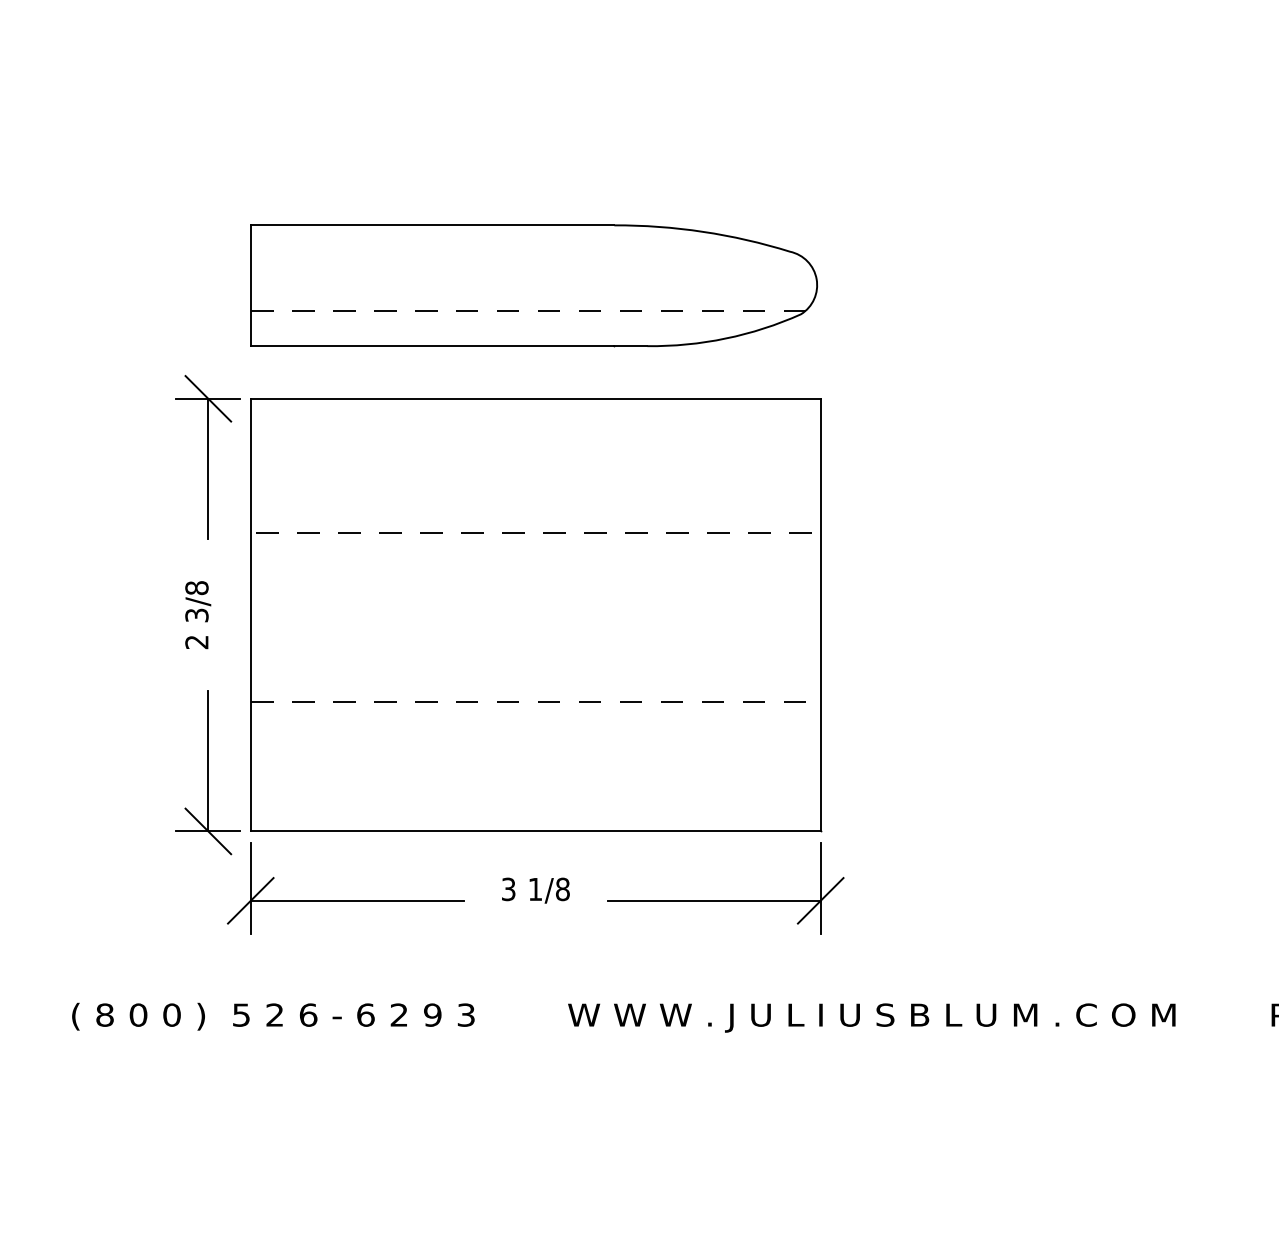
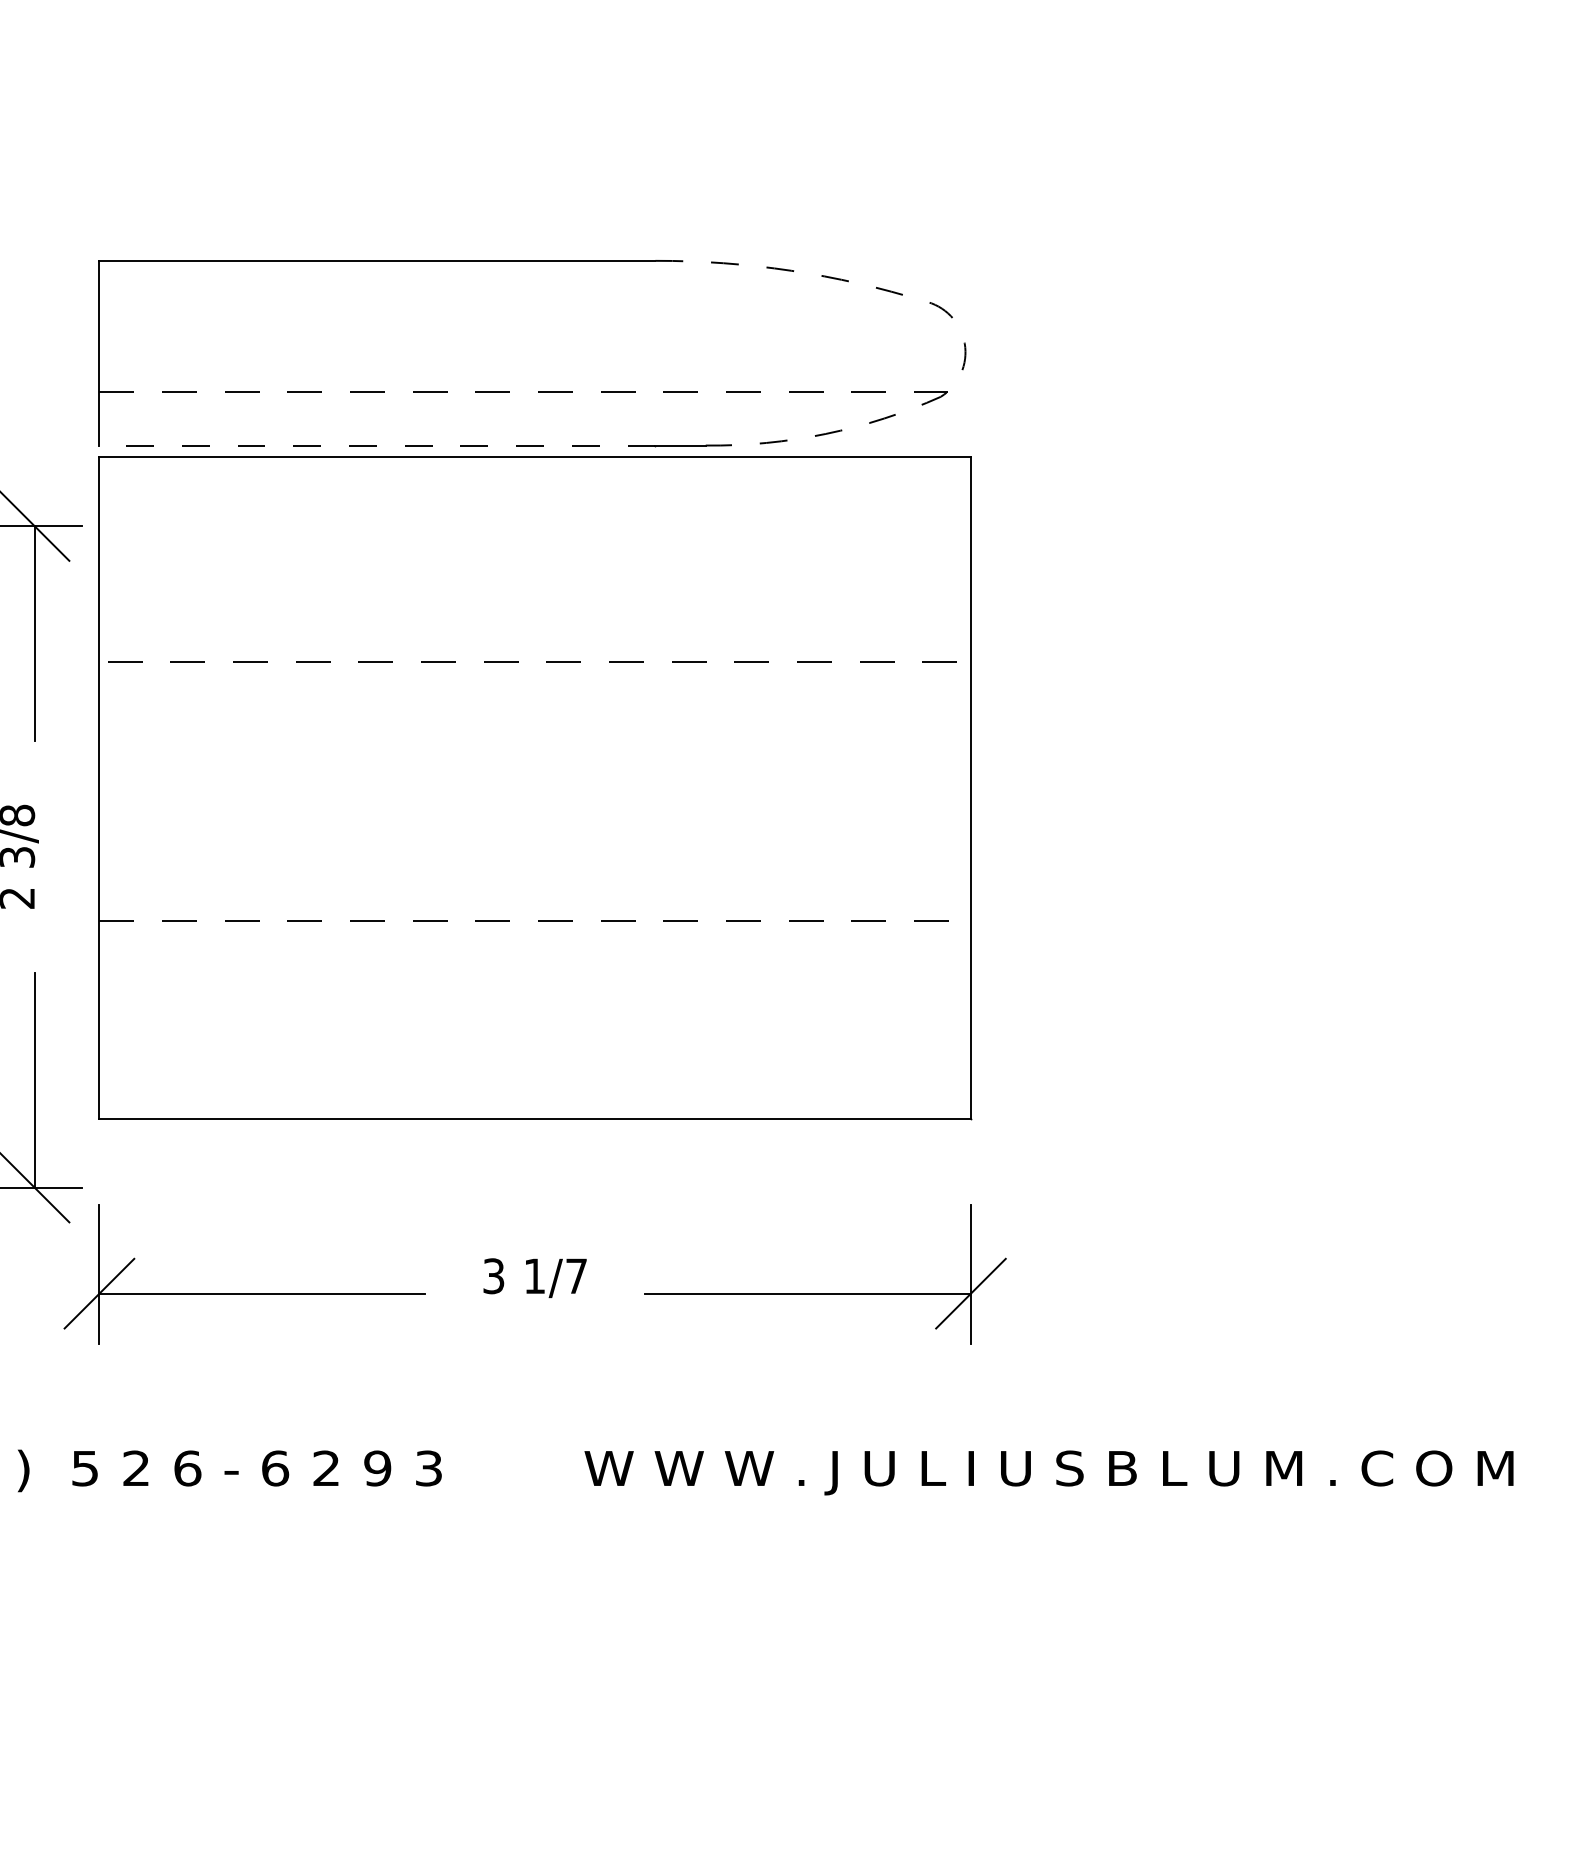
line: (814, 271) -> (961, 331), solid -> dashed
line: (432, 346) -> (377, 446), solid -> dashed
part: (536, 615) -> (536, 788), moved
text: (562, 889) -> (576, 1276), 1/8 -> 1/7

